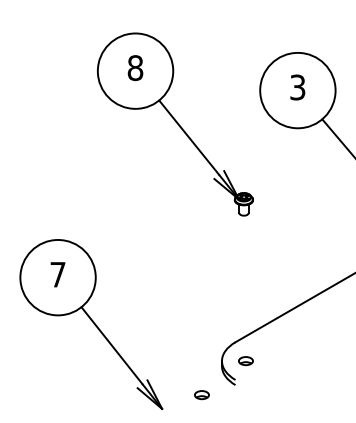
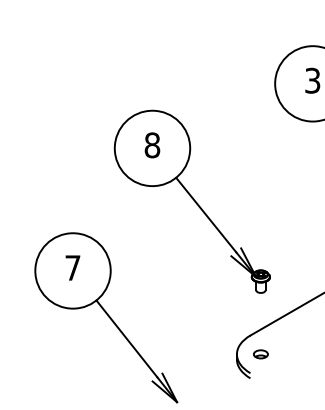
part: (175, 124) -> (192, 201), moved
part: (201, 395) -> (216, 388), removed

